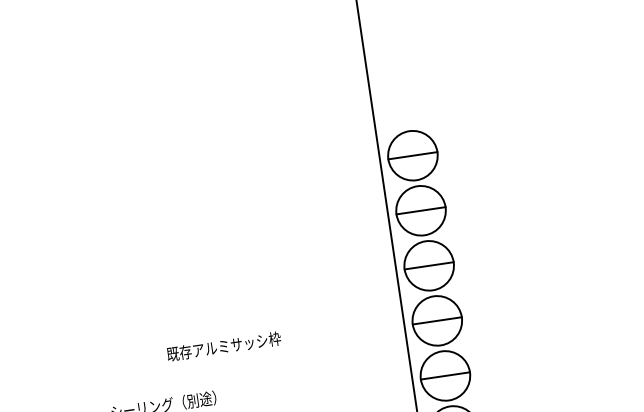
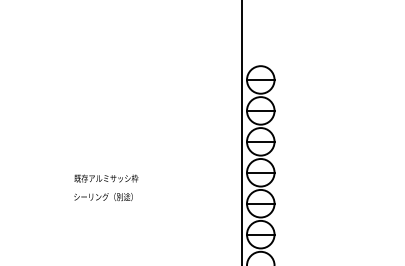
text: (224, 346) -> (106, 178), moved

